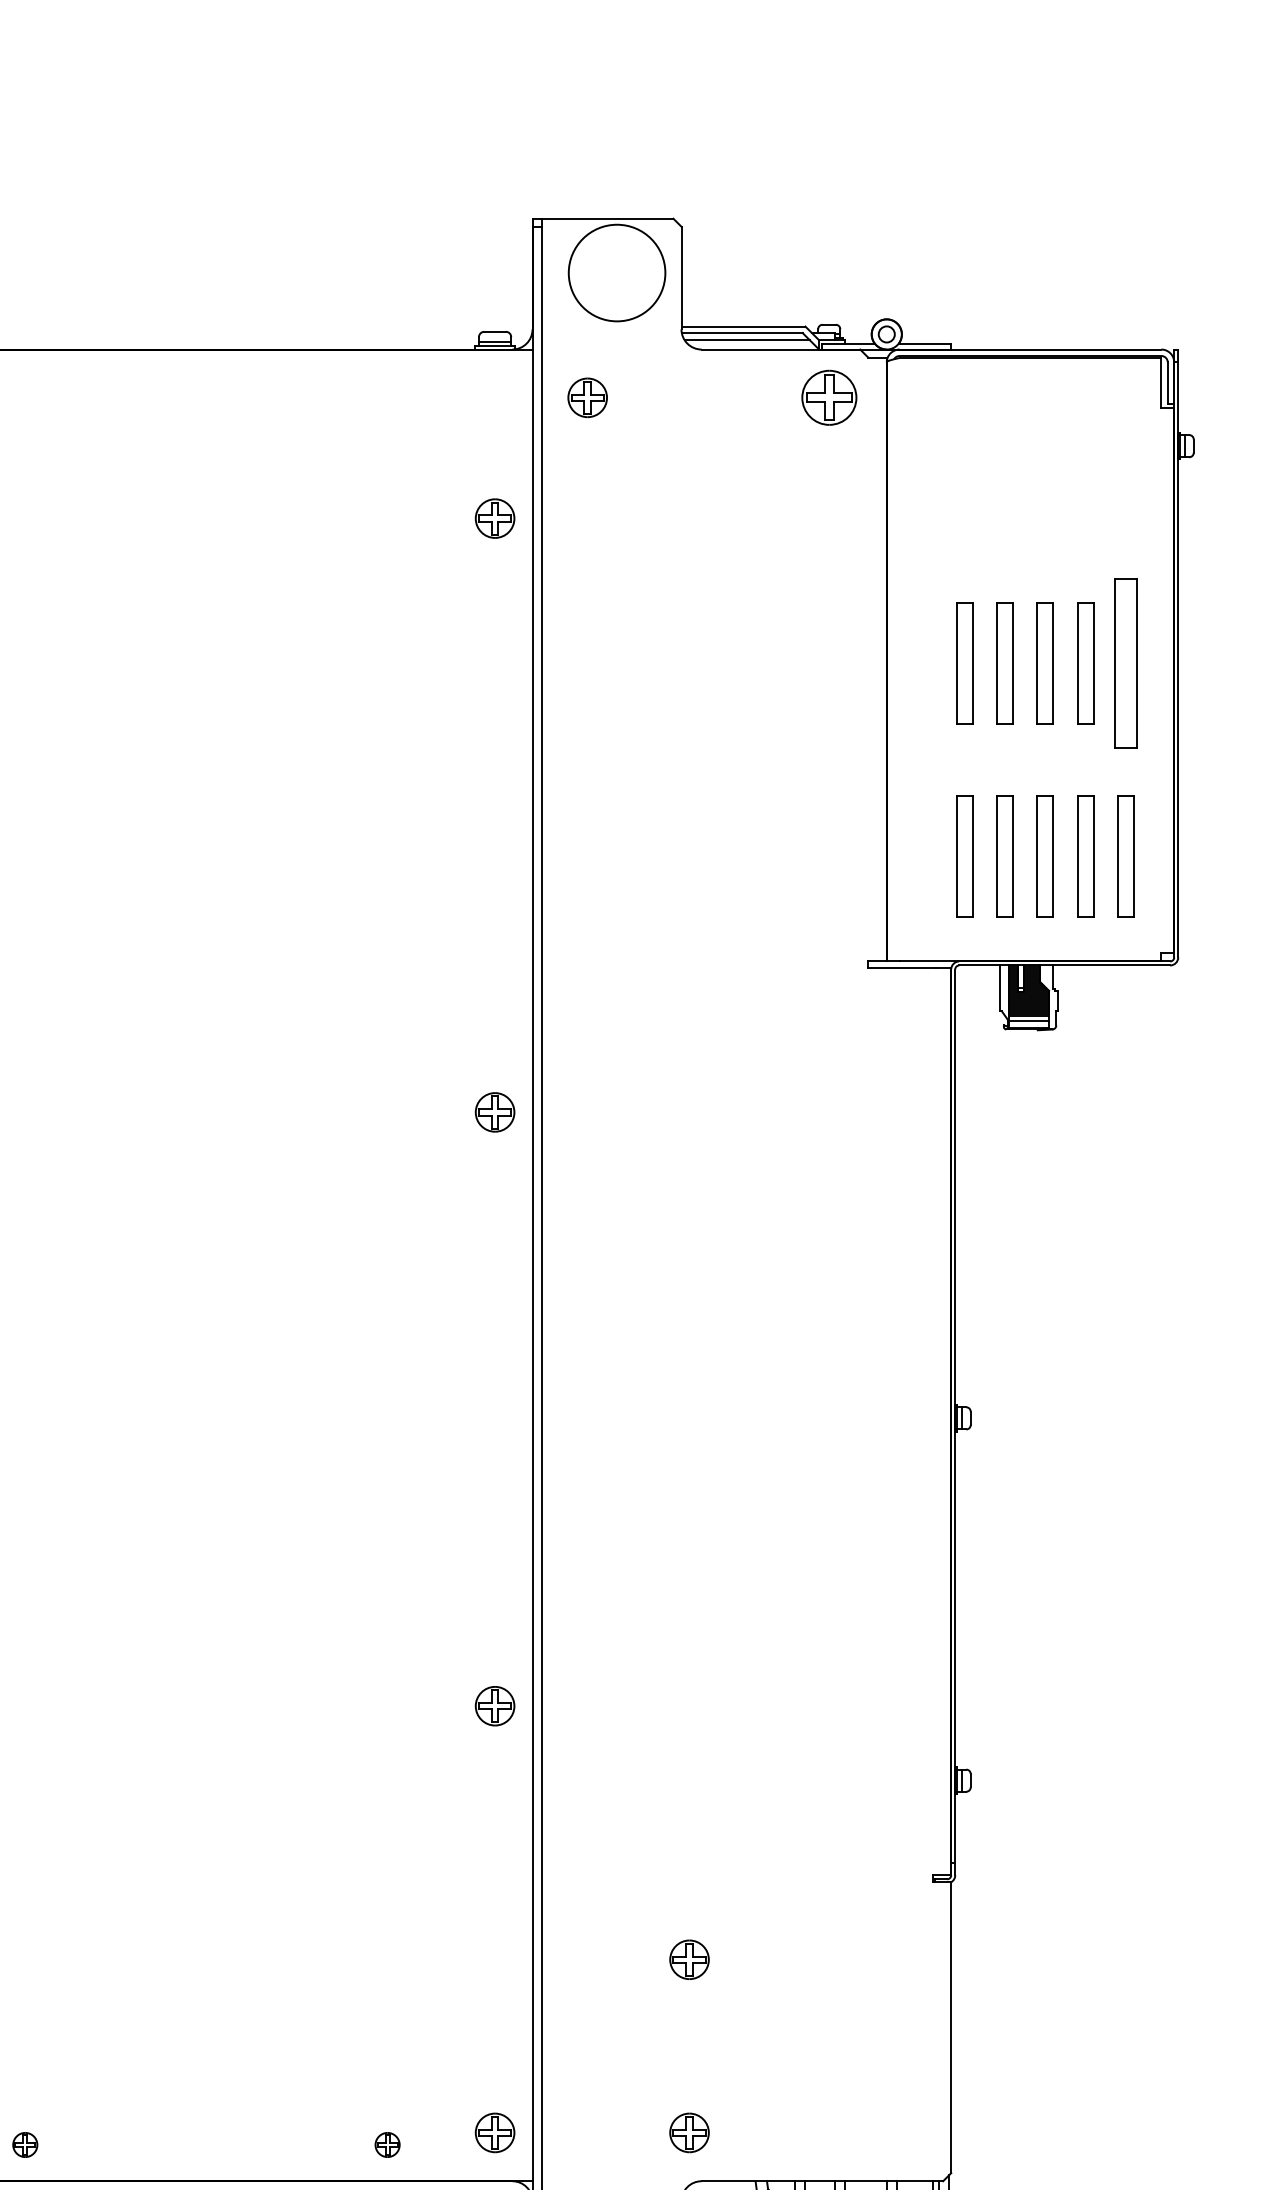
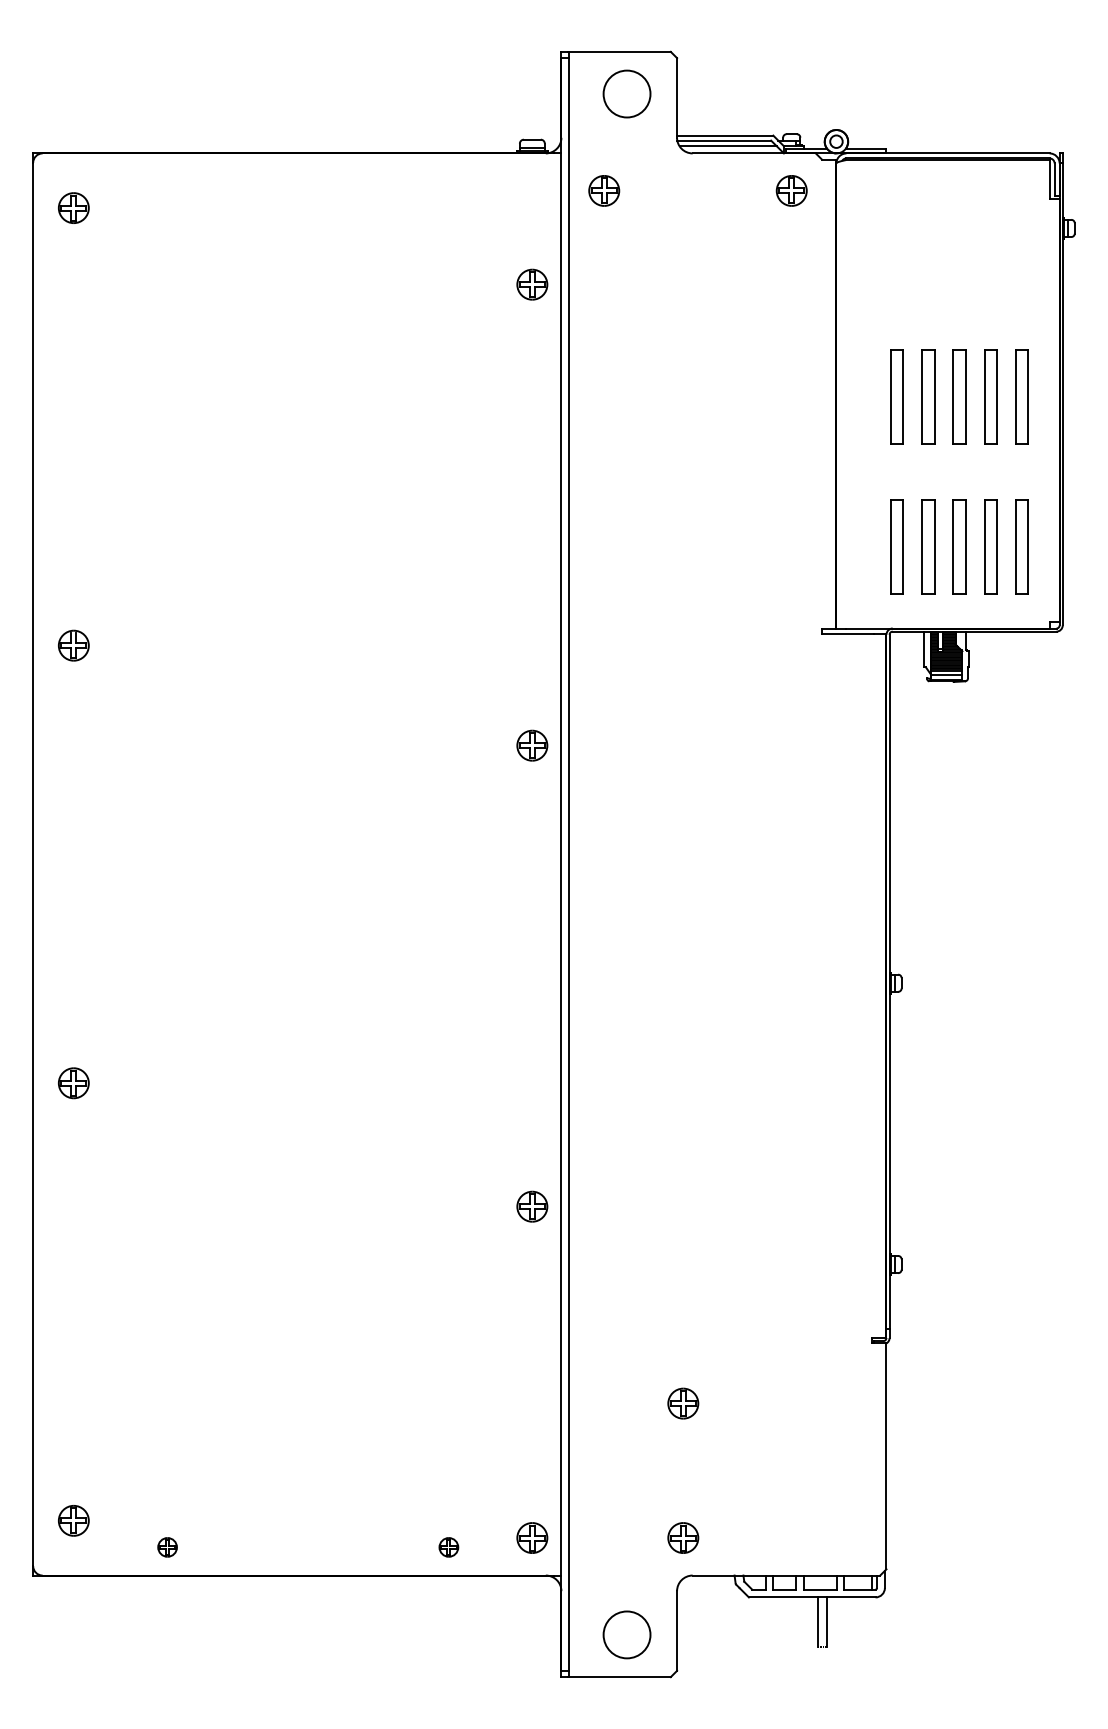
circle: (616, 272) -> (626, 93), size x0.62
part: (828, 397) -> (791, 190), size x0.71
part: (1125, 662) -> (1021, 396), size x0.71

